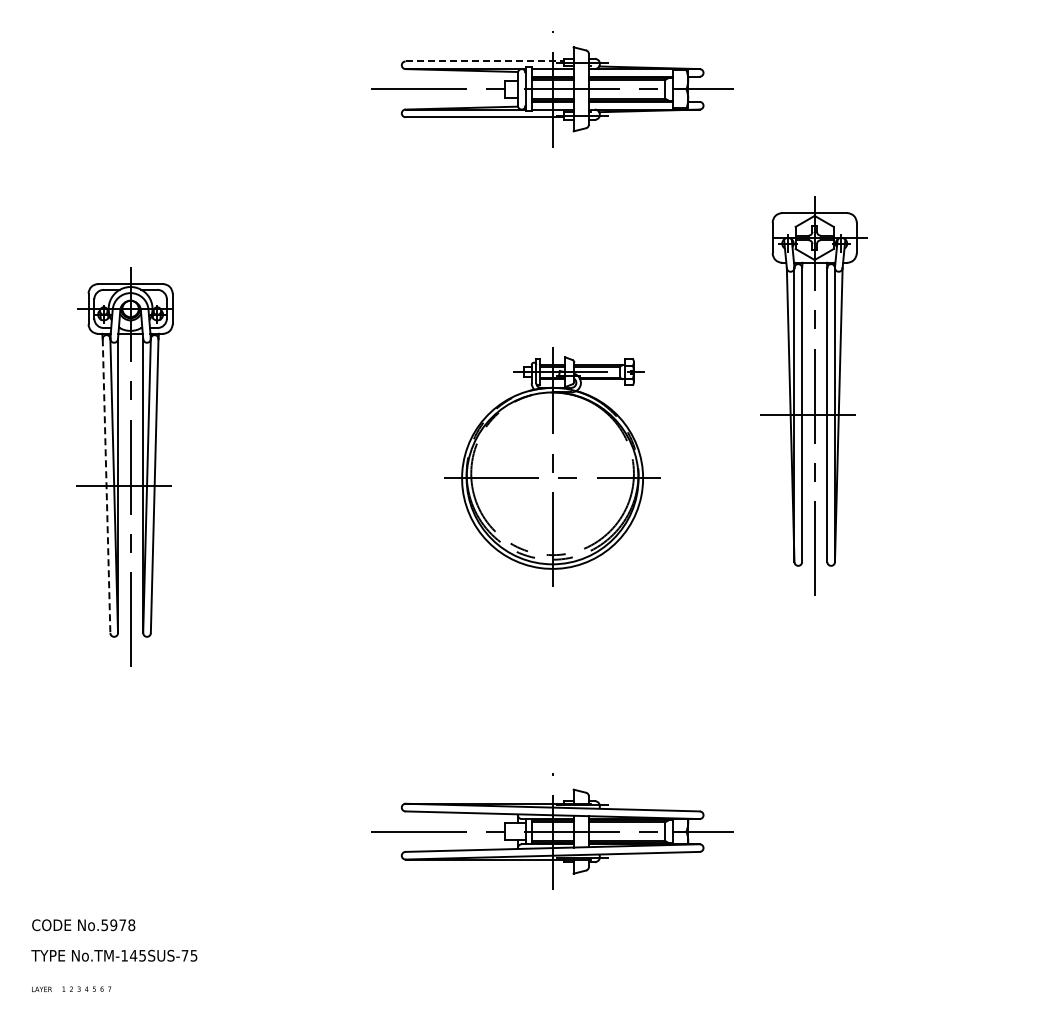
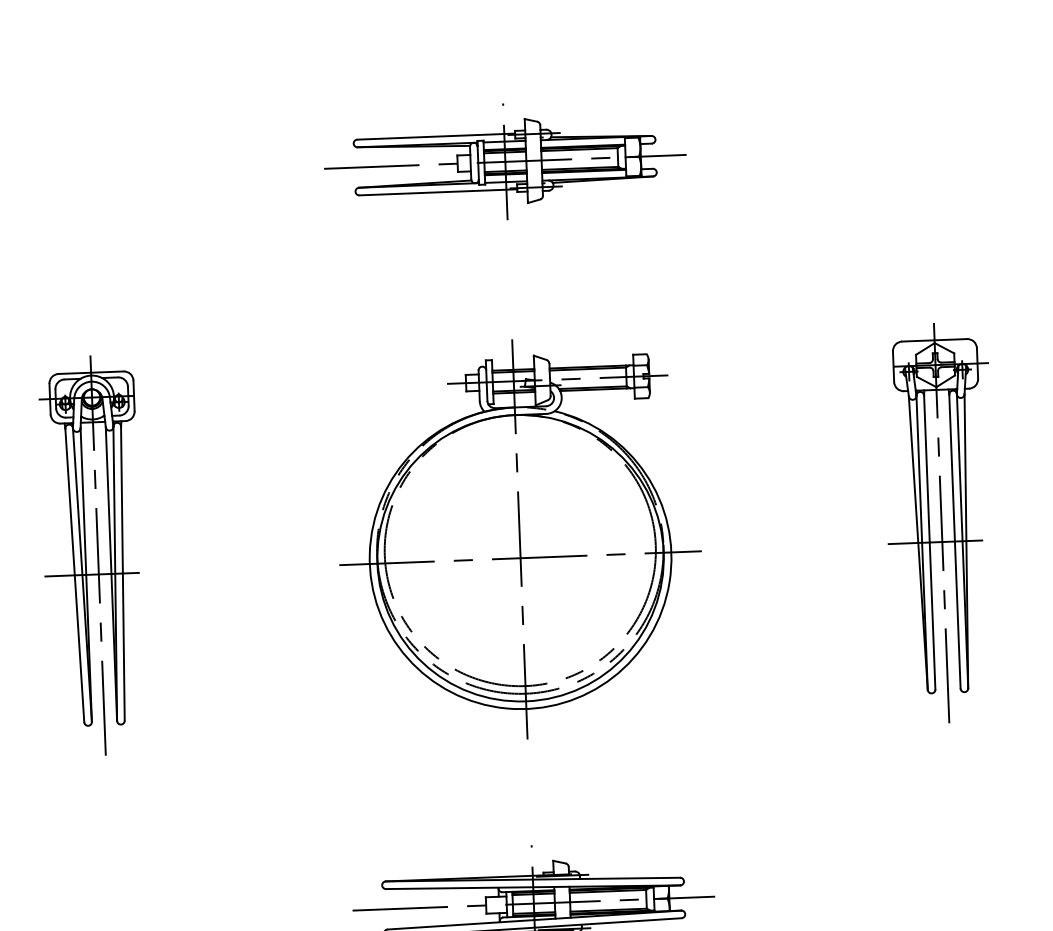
line: (484, 61) -> (436, 136), dashed -> solid
part: (813, 395) -> (940, 522), moved
part: (552, 466) -> (519, 538), size x1.67
line: (106, 486) -> (74, 575), dashed -> solid

